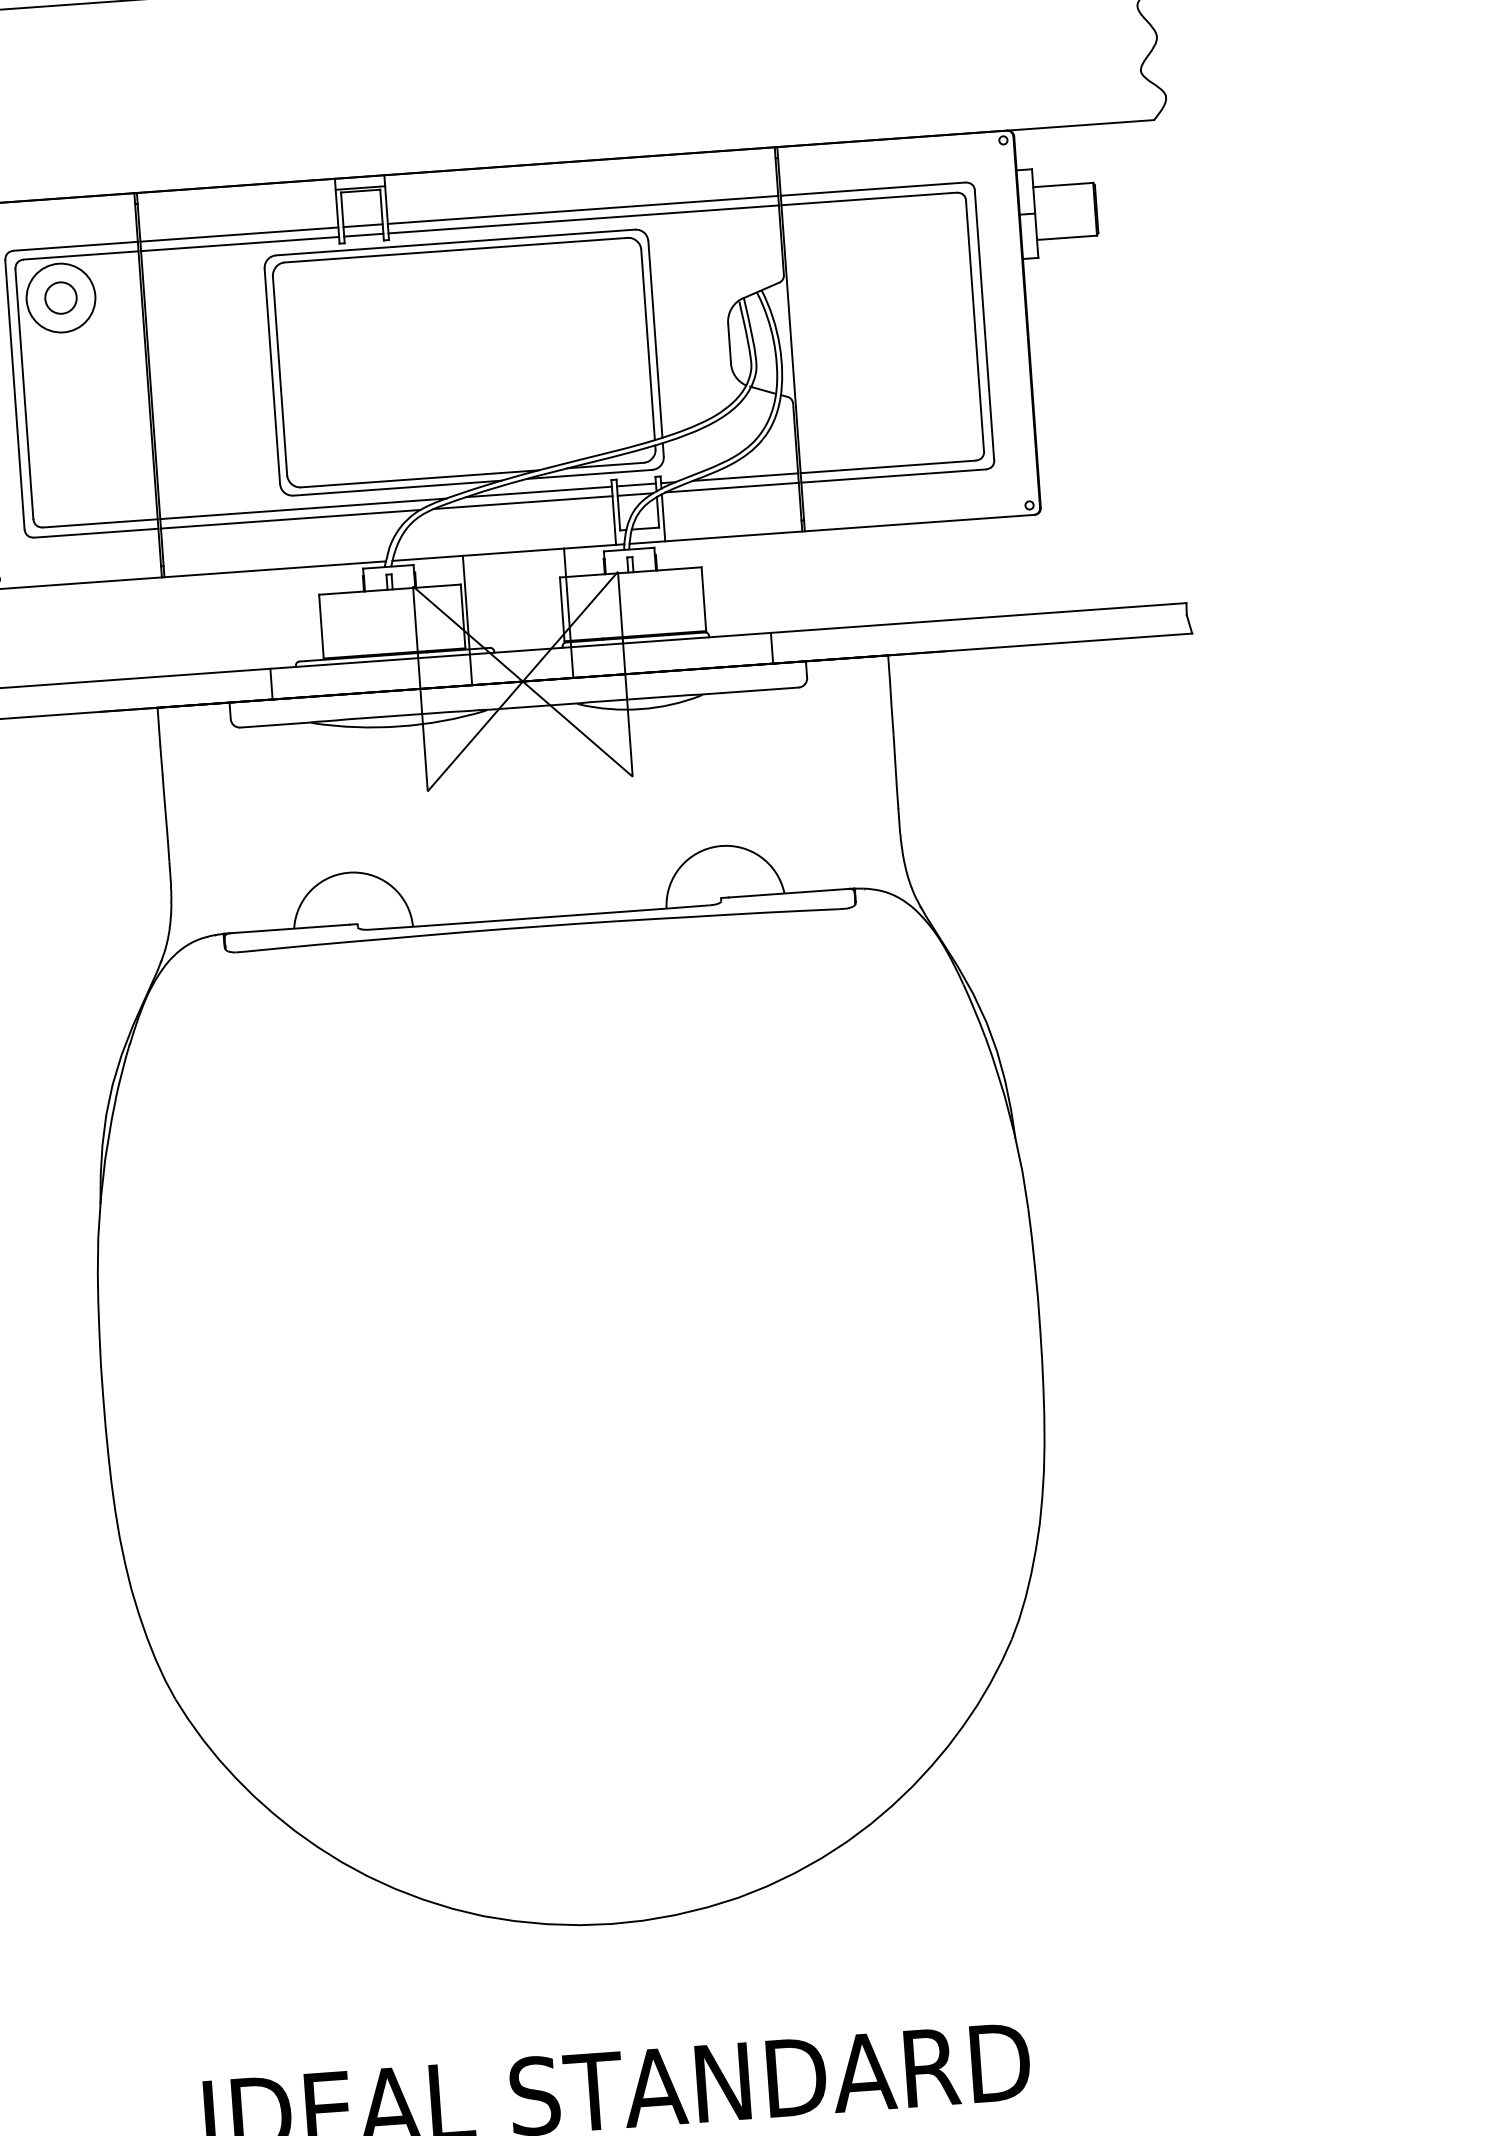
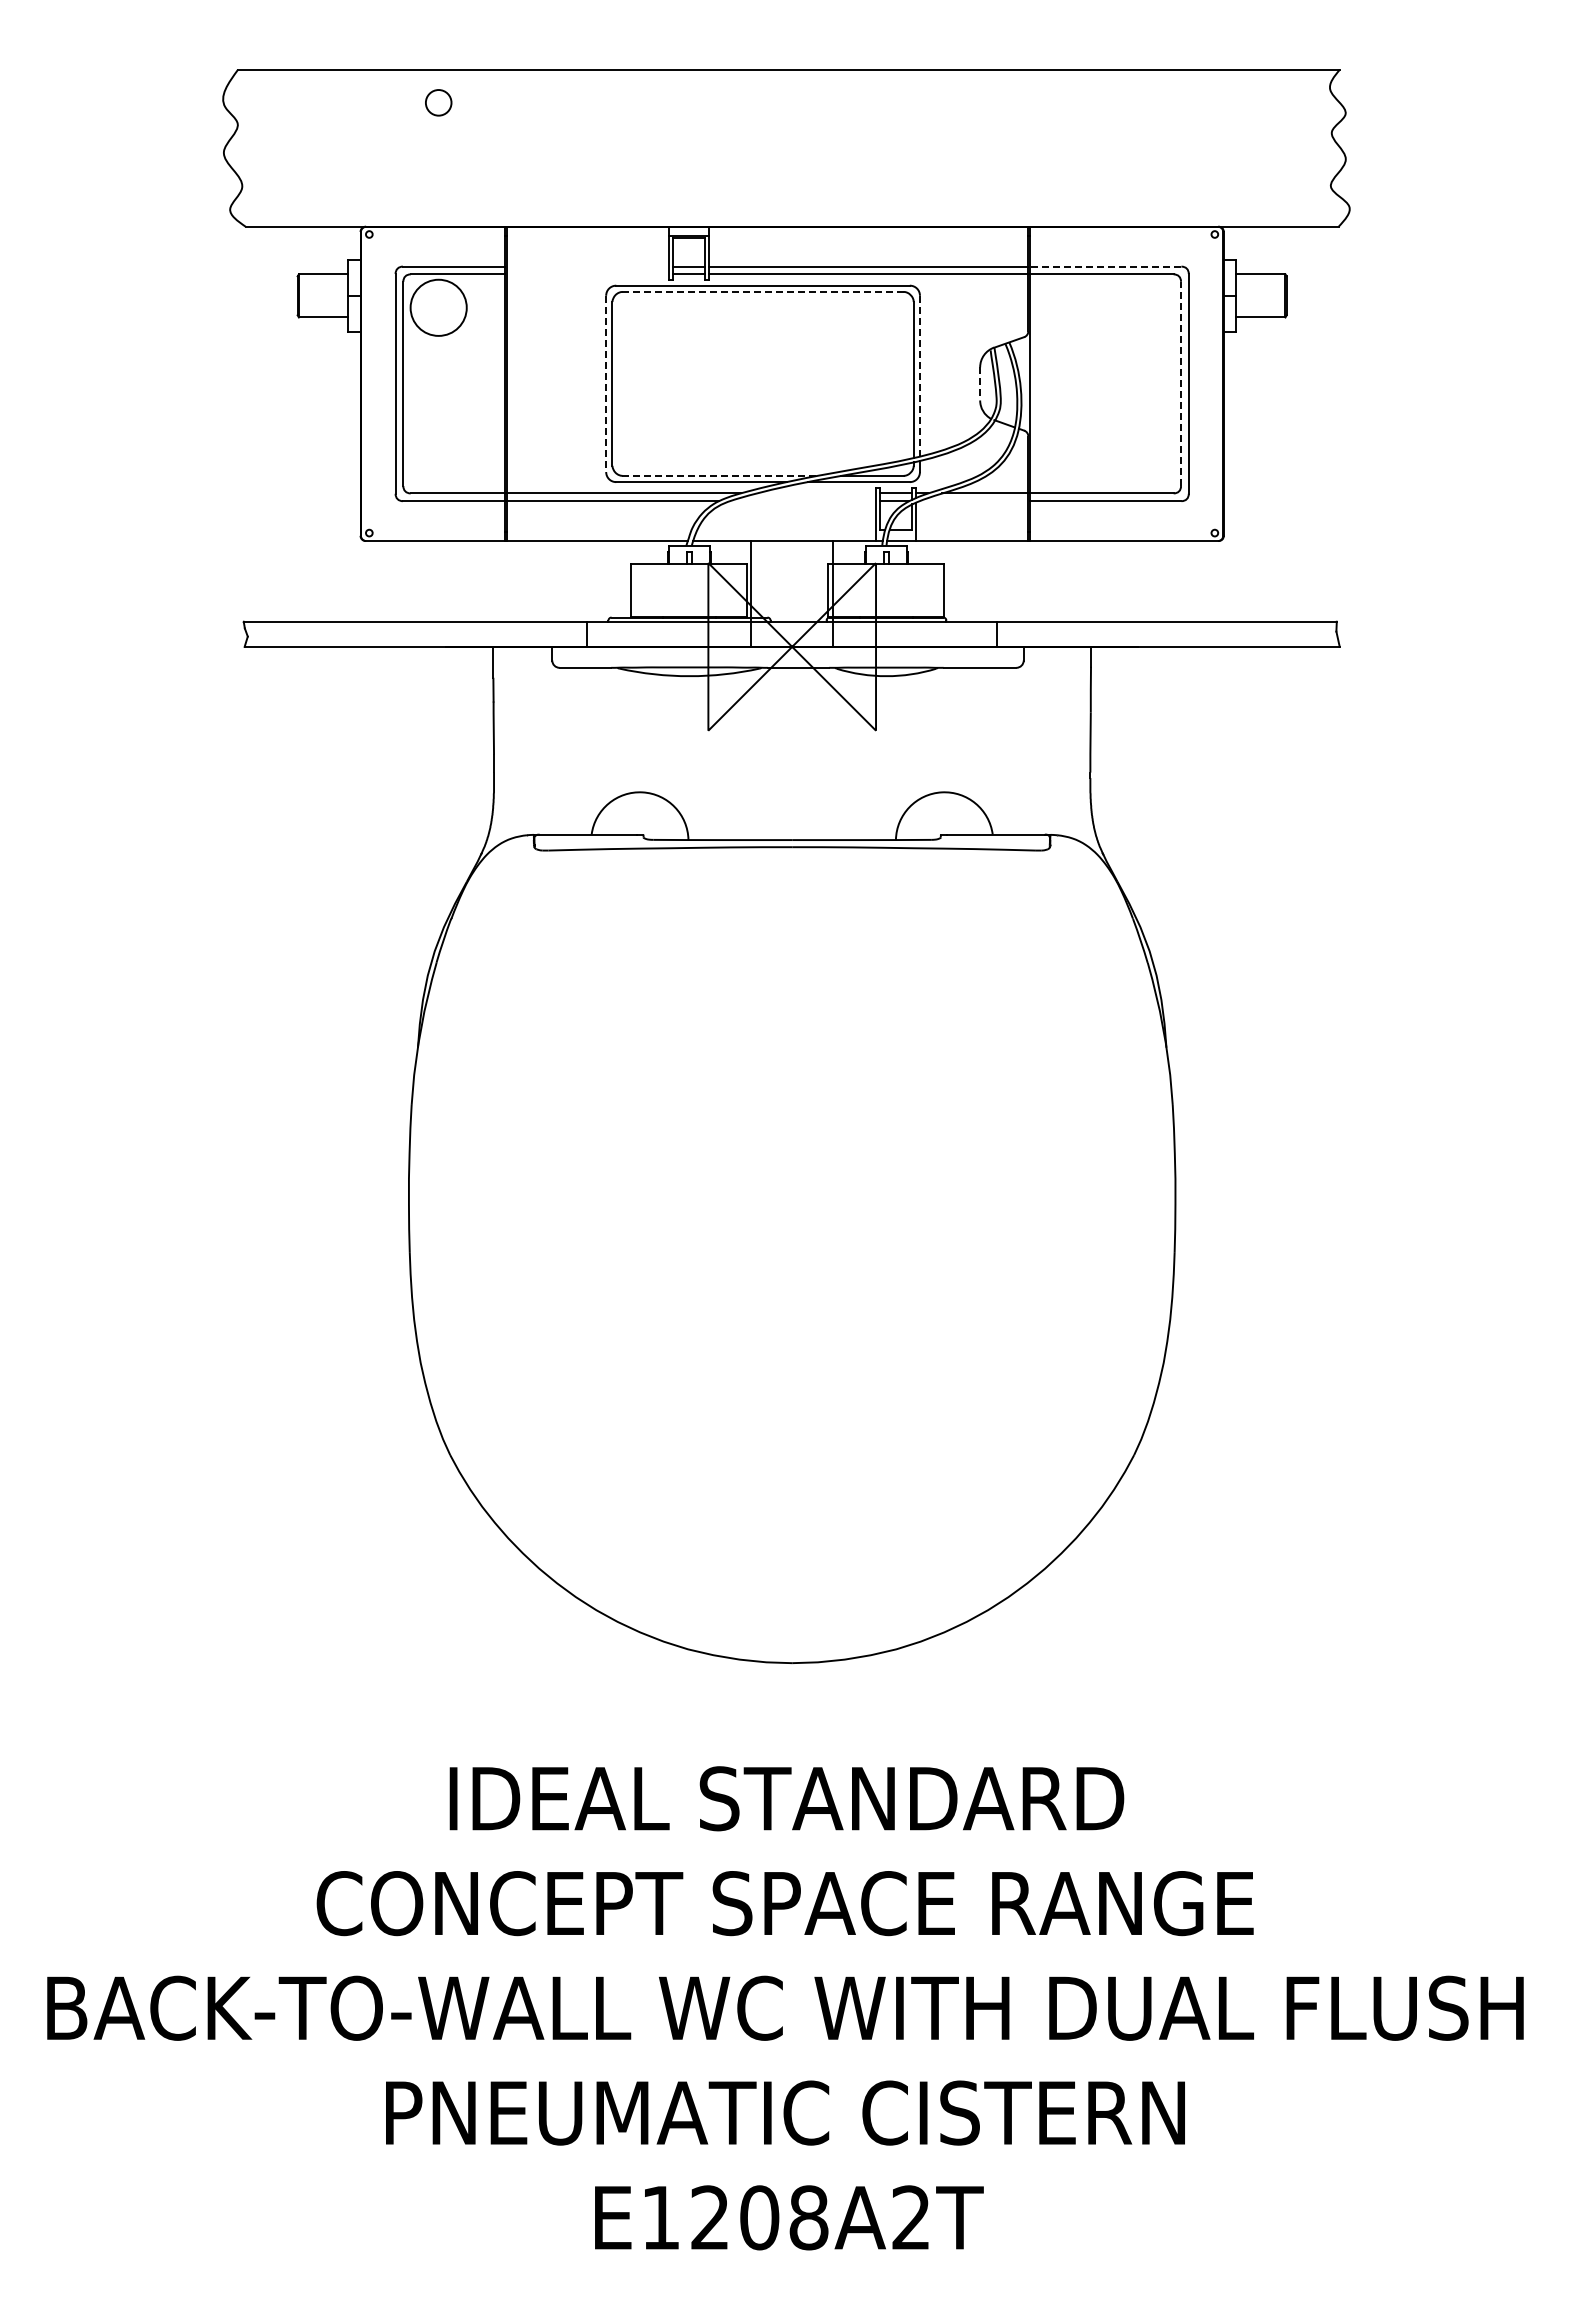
line: (872, 189) -> (1105, 266), solid -> dashed
line: (239, 234) -> (587, 266), removed
line: (240, 244) -> (587, 274), removed
line: (456, 249) -> (763, 291), solid -> dashed
circle: (60, 297) -> (438, 102), moved
line: (974, 325) -> (1180, 383), solid -> dashed
line: (655, 338) -> (920, 375), solid -> dashed
line: (729, 343) -> (980, 383), solid -> dashed
line: (272, 377) -> (606, 384), solid -> dashed
line: (420, 478) -> (720, 475), solid -> dashed
line: (731, 487) -> (973, 501), removed
line: (539, 491) -> (816, 493), removed
line: (522, 502) -> (802, 501), removed

